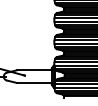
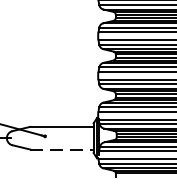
line: (34, 82) -> (62, 148), solid -> dashed

